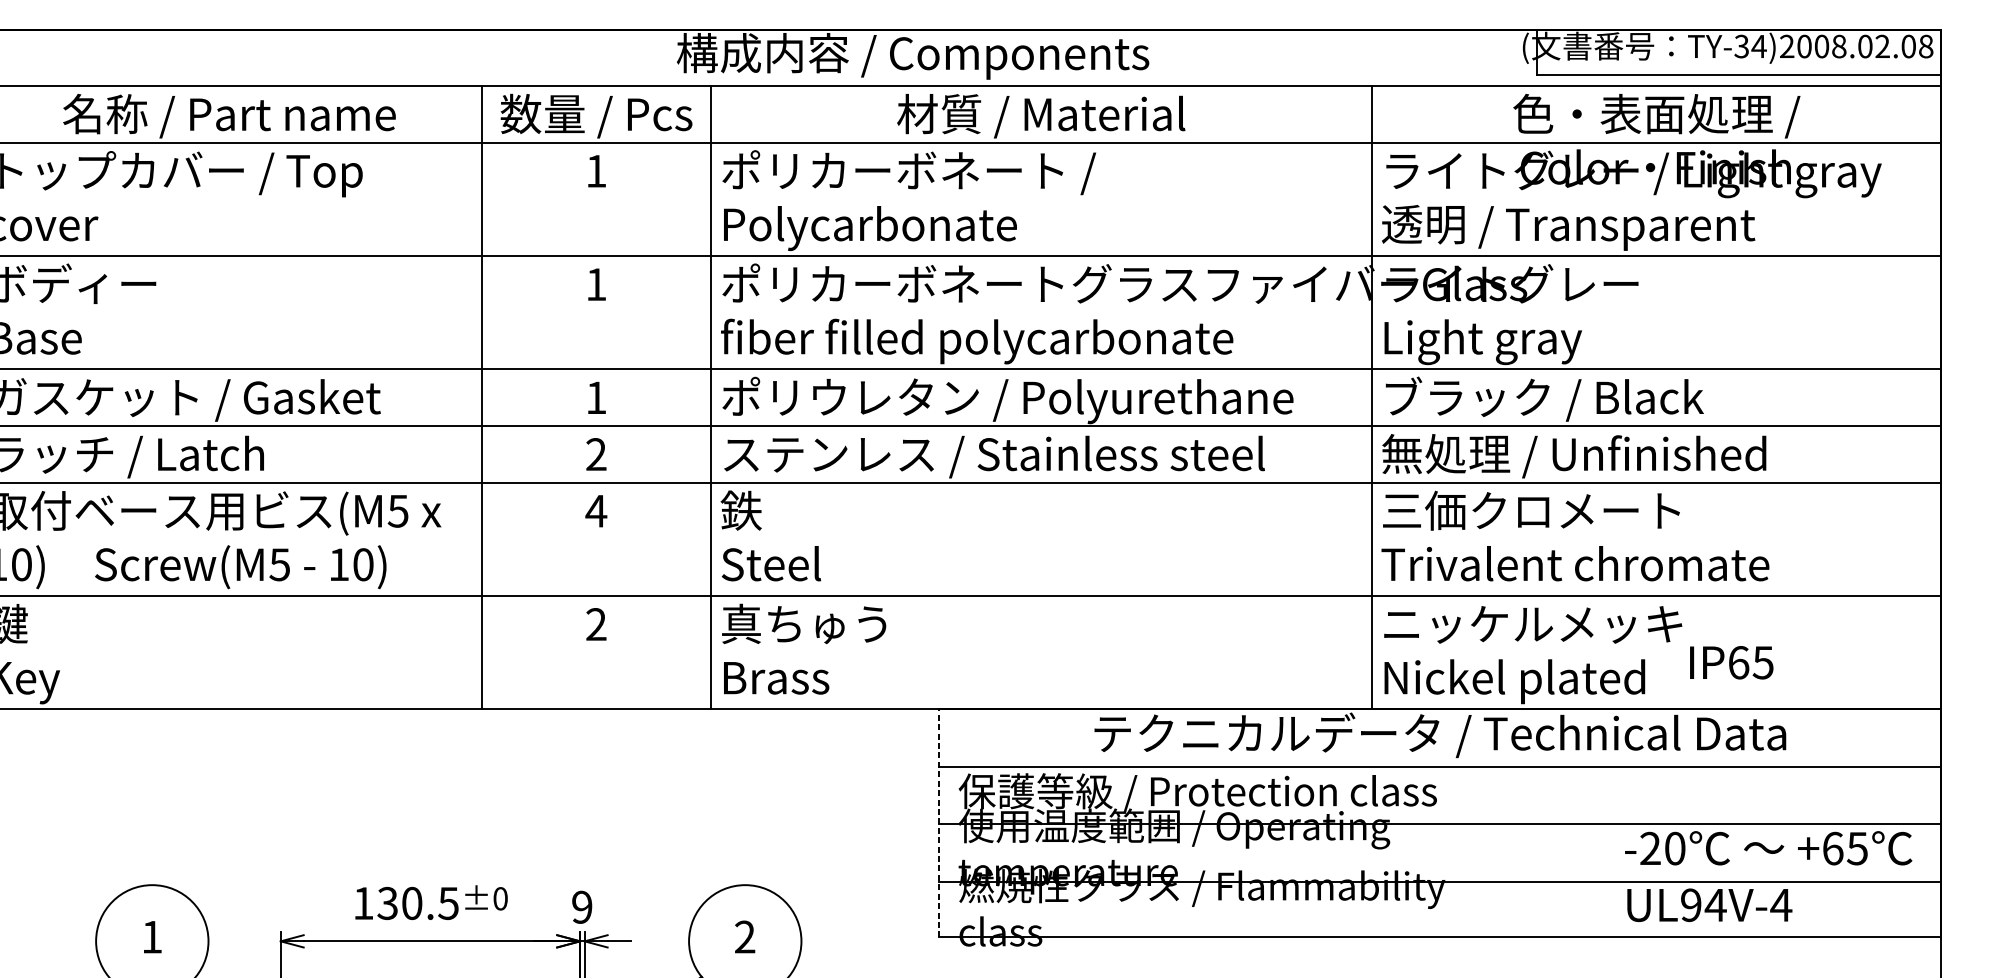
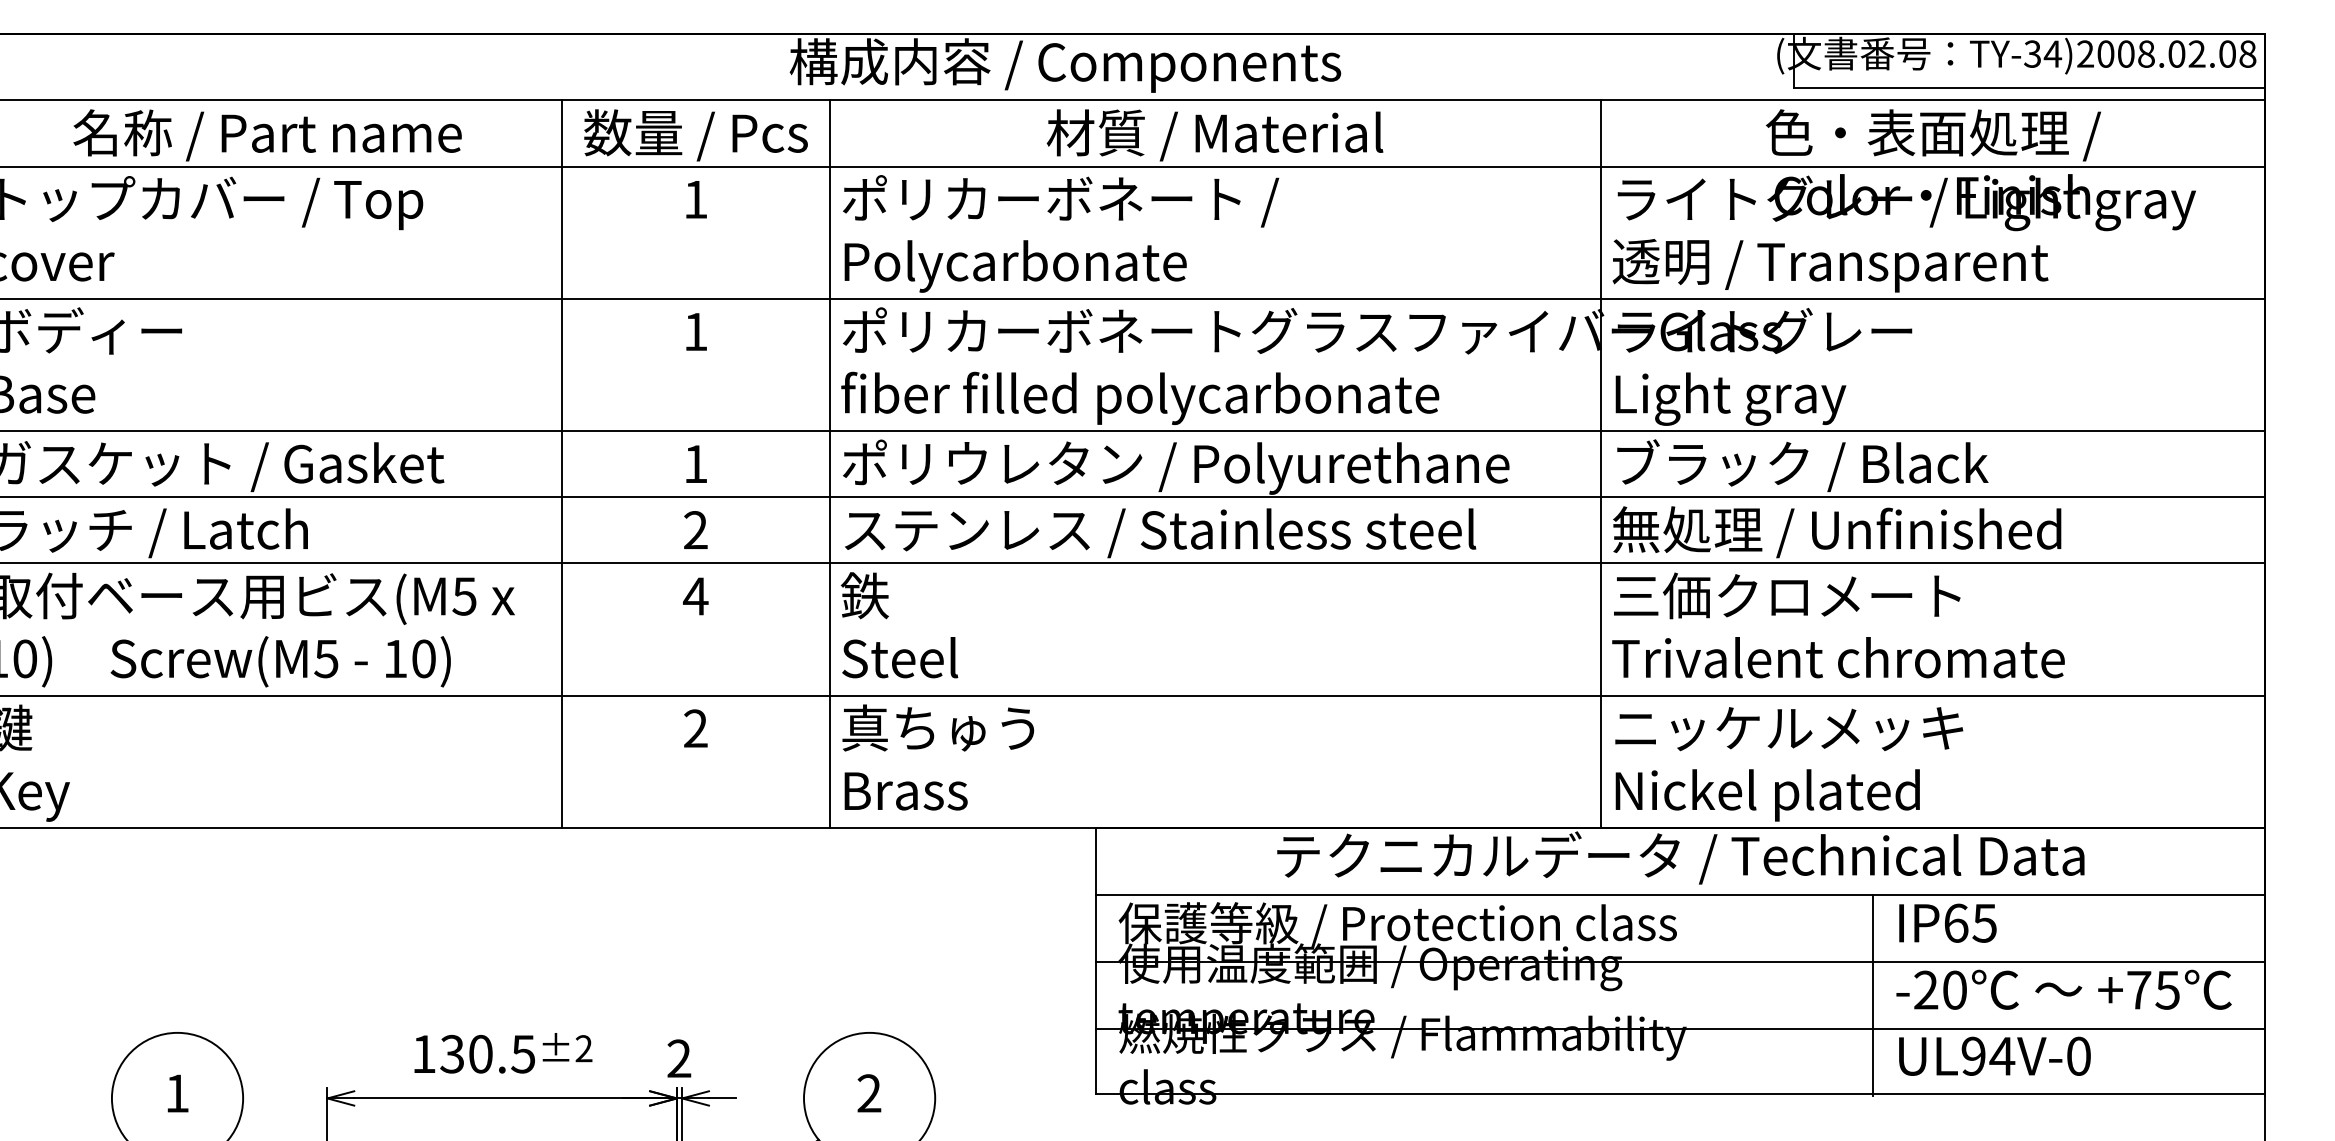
text: (1731, 662) -> (1947, 922), moved
line: (939, 823) -> (1096, 960), dashed -> solid
text: (1833, 847) -> (2139, 989), +65 -> +75
line: (1604, 852) -> (1872, 994), added
text: (500, 898) -> (583, 1048), ±0 -> ±2
text: (1781, 904) -> (2078, 1055), UL94V-4 -> UL94V-0
text: (582, 907) -> (679, 1059), 9 -> 2

